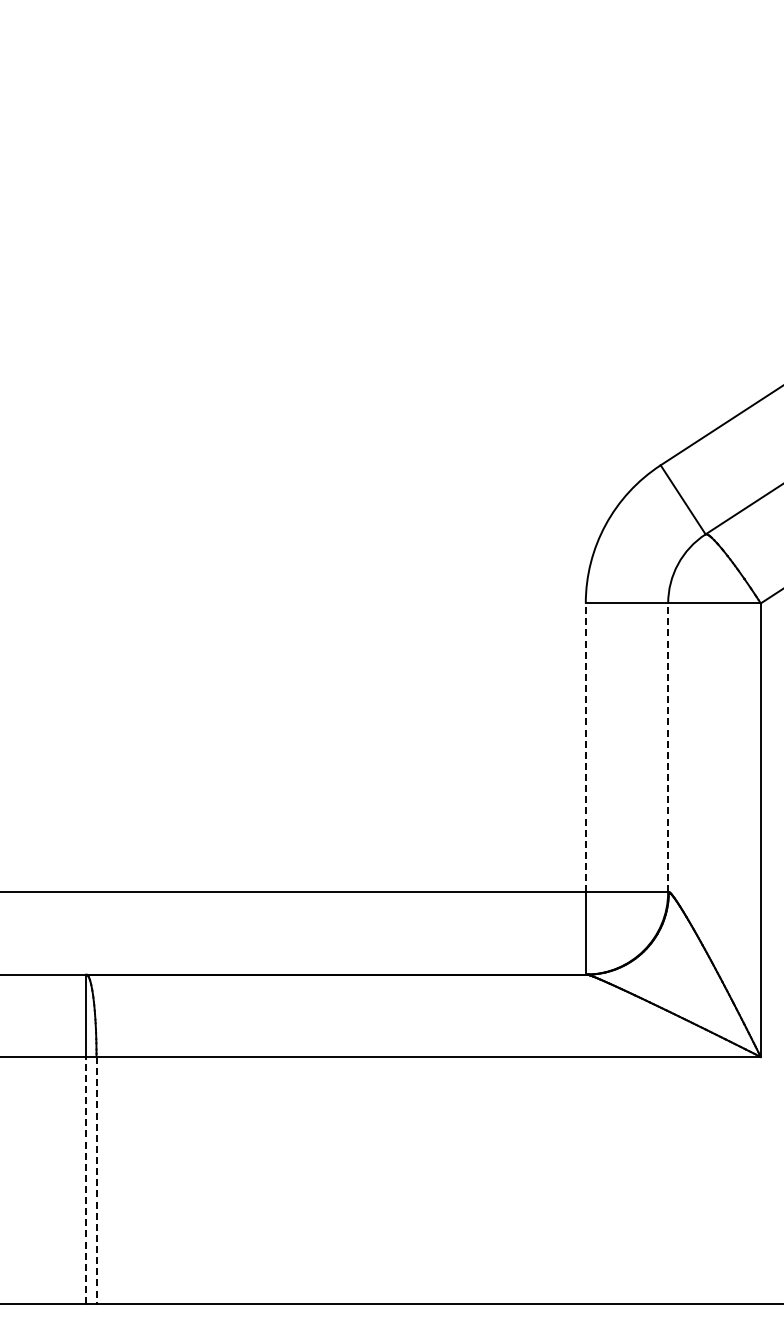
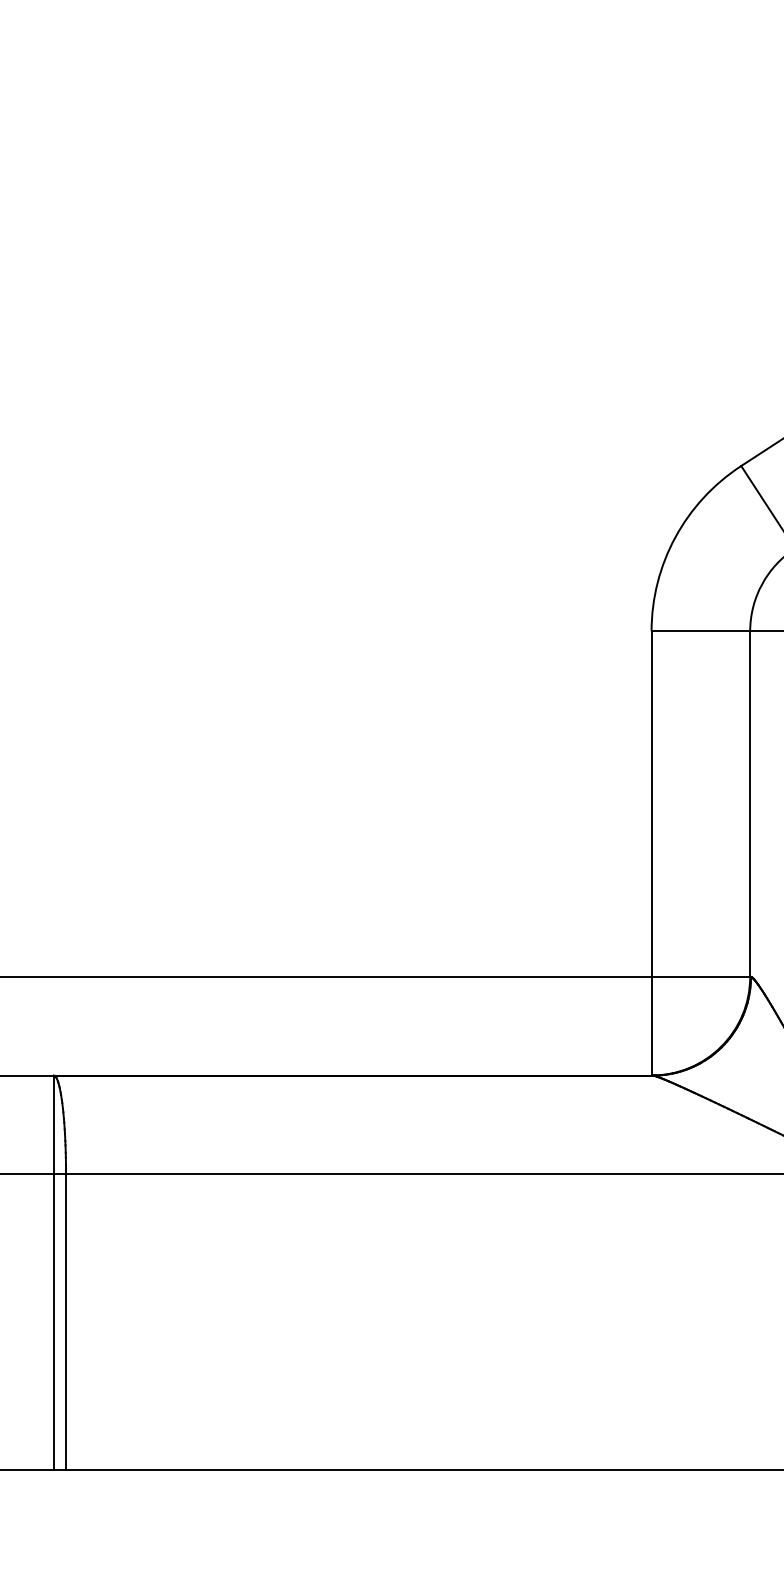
line: (585, 747) -> (651, 803), dashed -> solid
line: (668, 747) -> (750, 803), dashed -> solid
line: (86, 1180) -> (54, 1321), dashed -> solid
line: (96, 1180) -> (66, 1321), dashed -> solid

